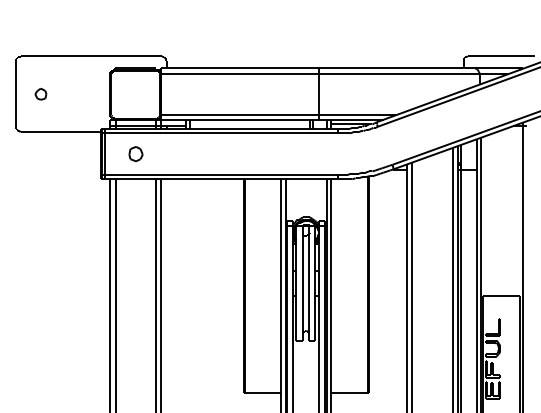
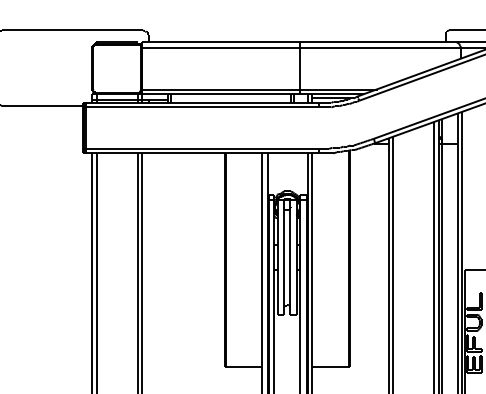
part: (40, 94) -> (21, 68), removed
part: (135, 154) -> (116, 128), removed

